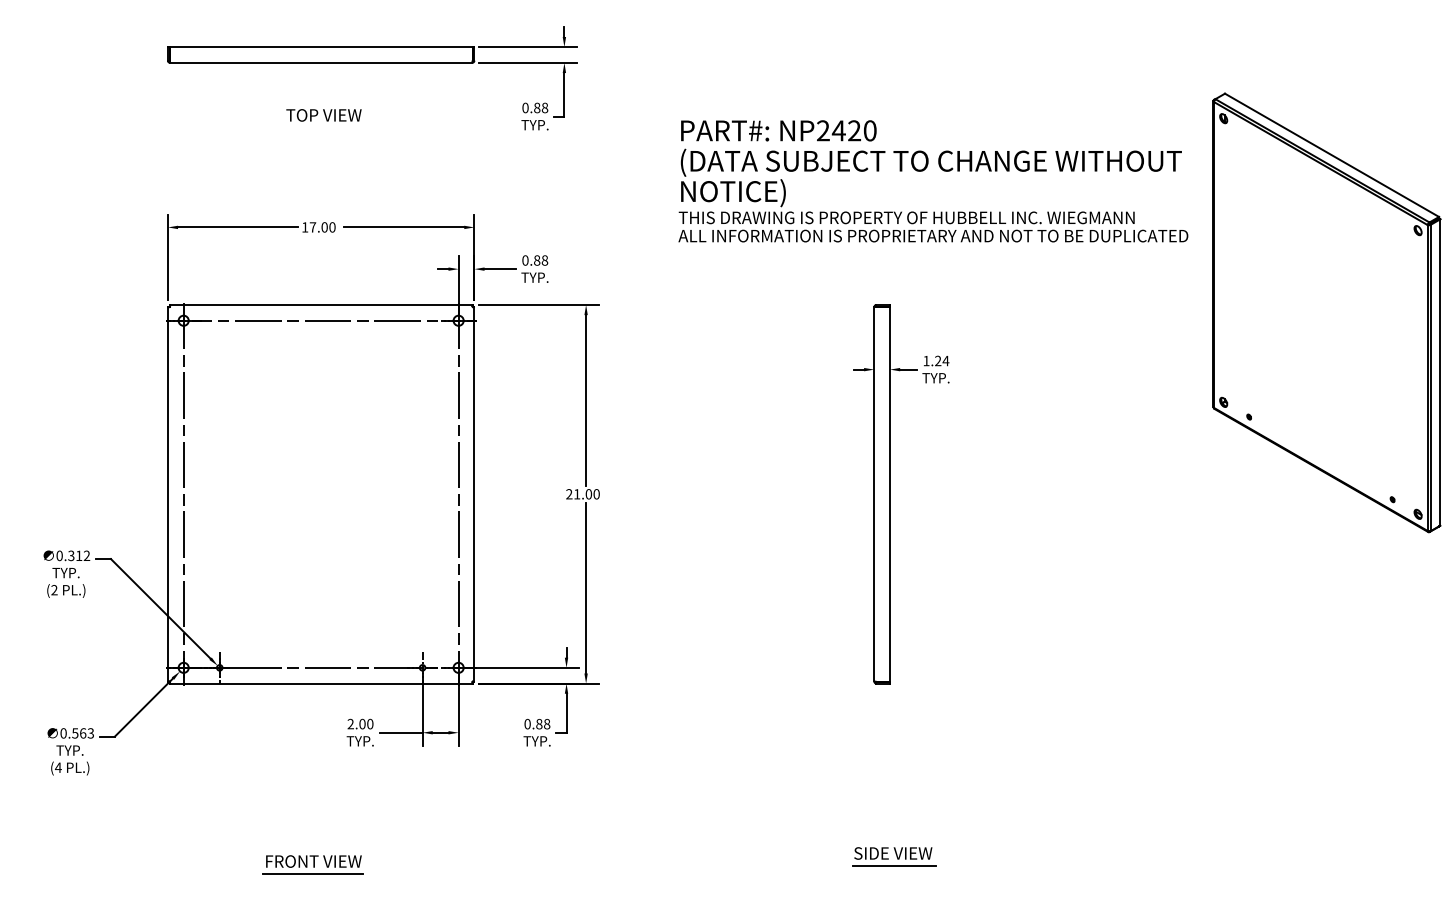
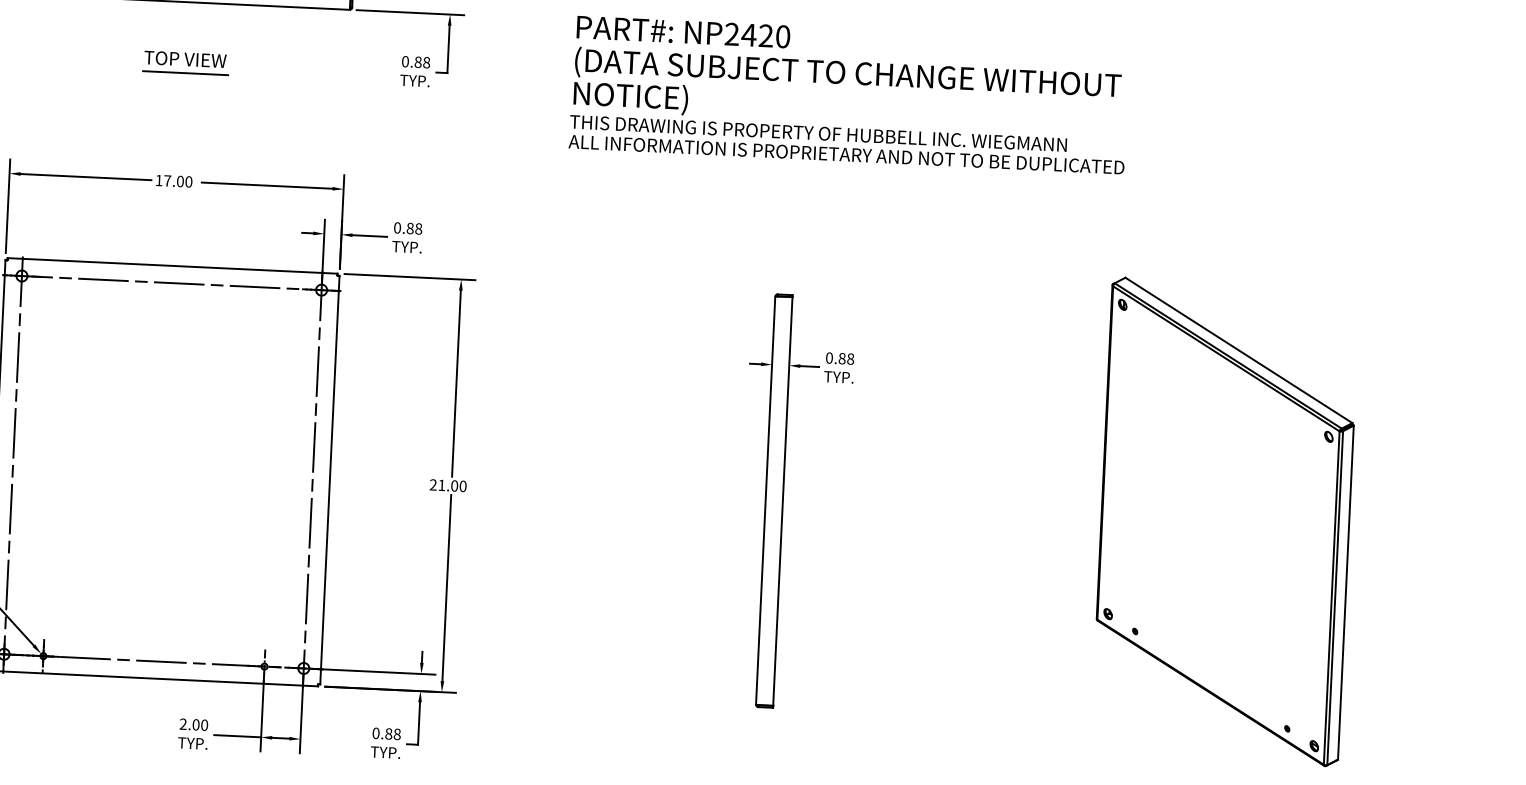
line: (324, 127) -> (185, 72), added
text: (933, 181) -> (849, 95), moved
part: (1326, 312) -> (1224, 521), moved
text: (936, 360) -> (840, 358), 1.24 -> 0.88

